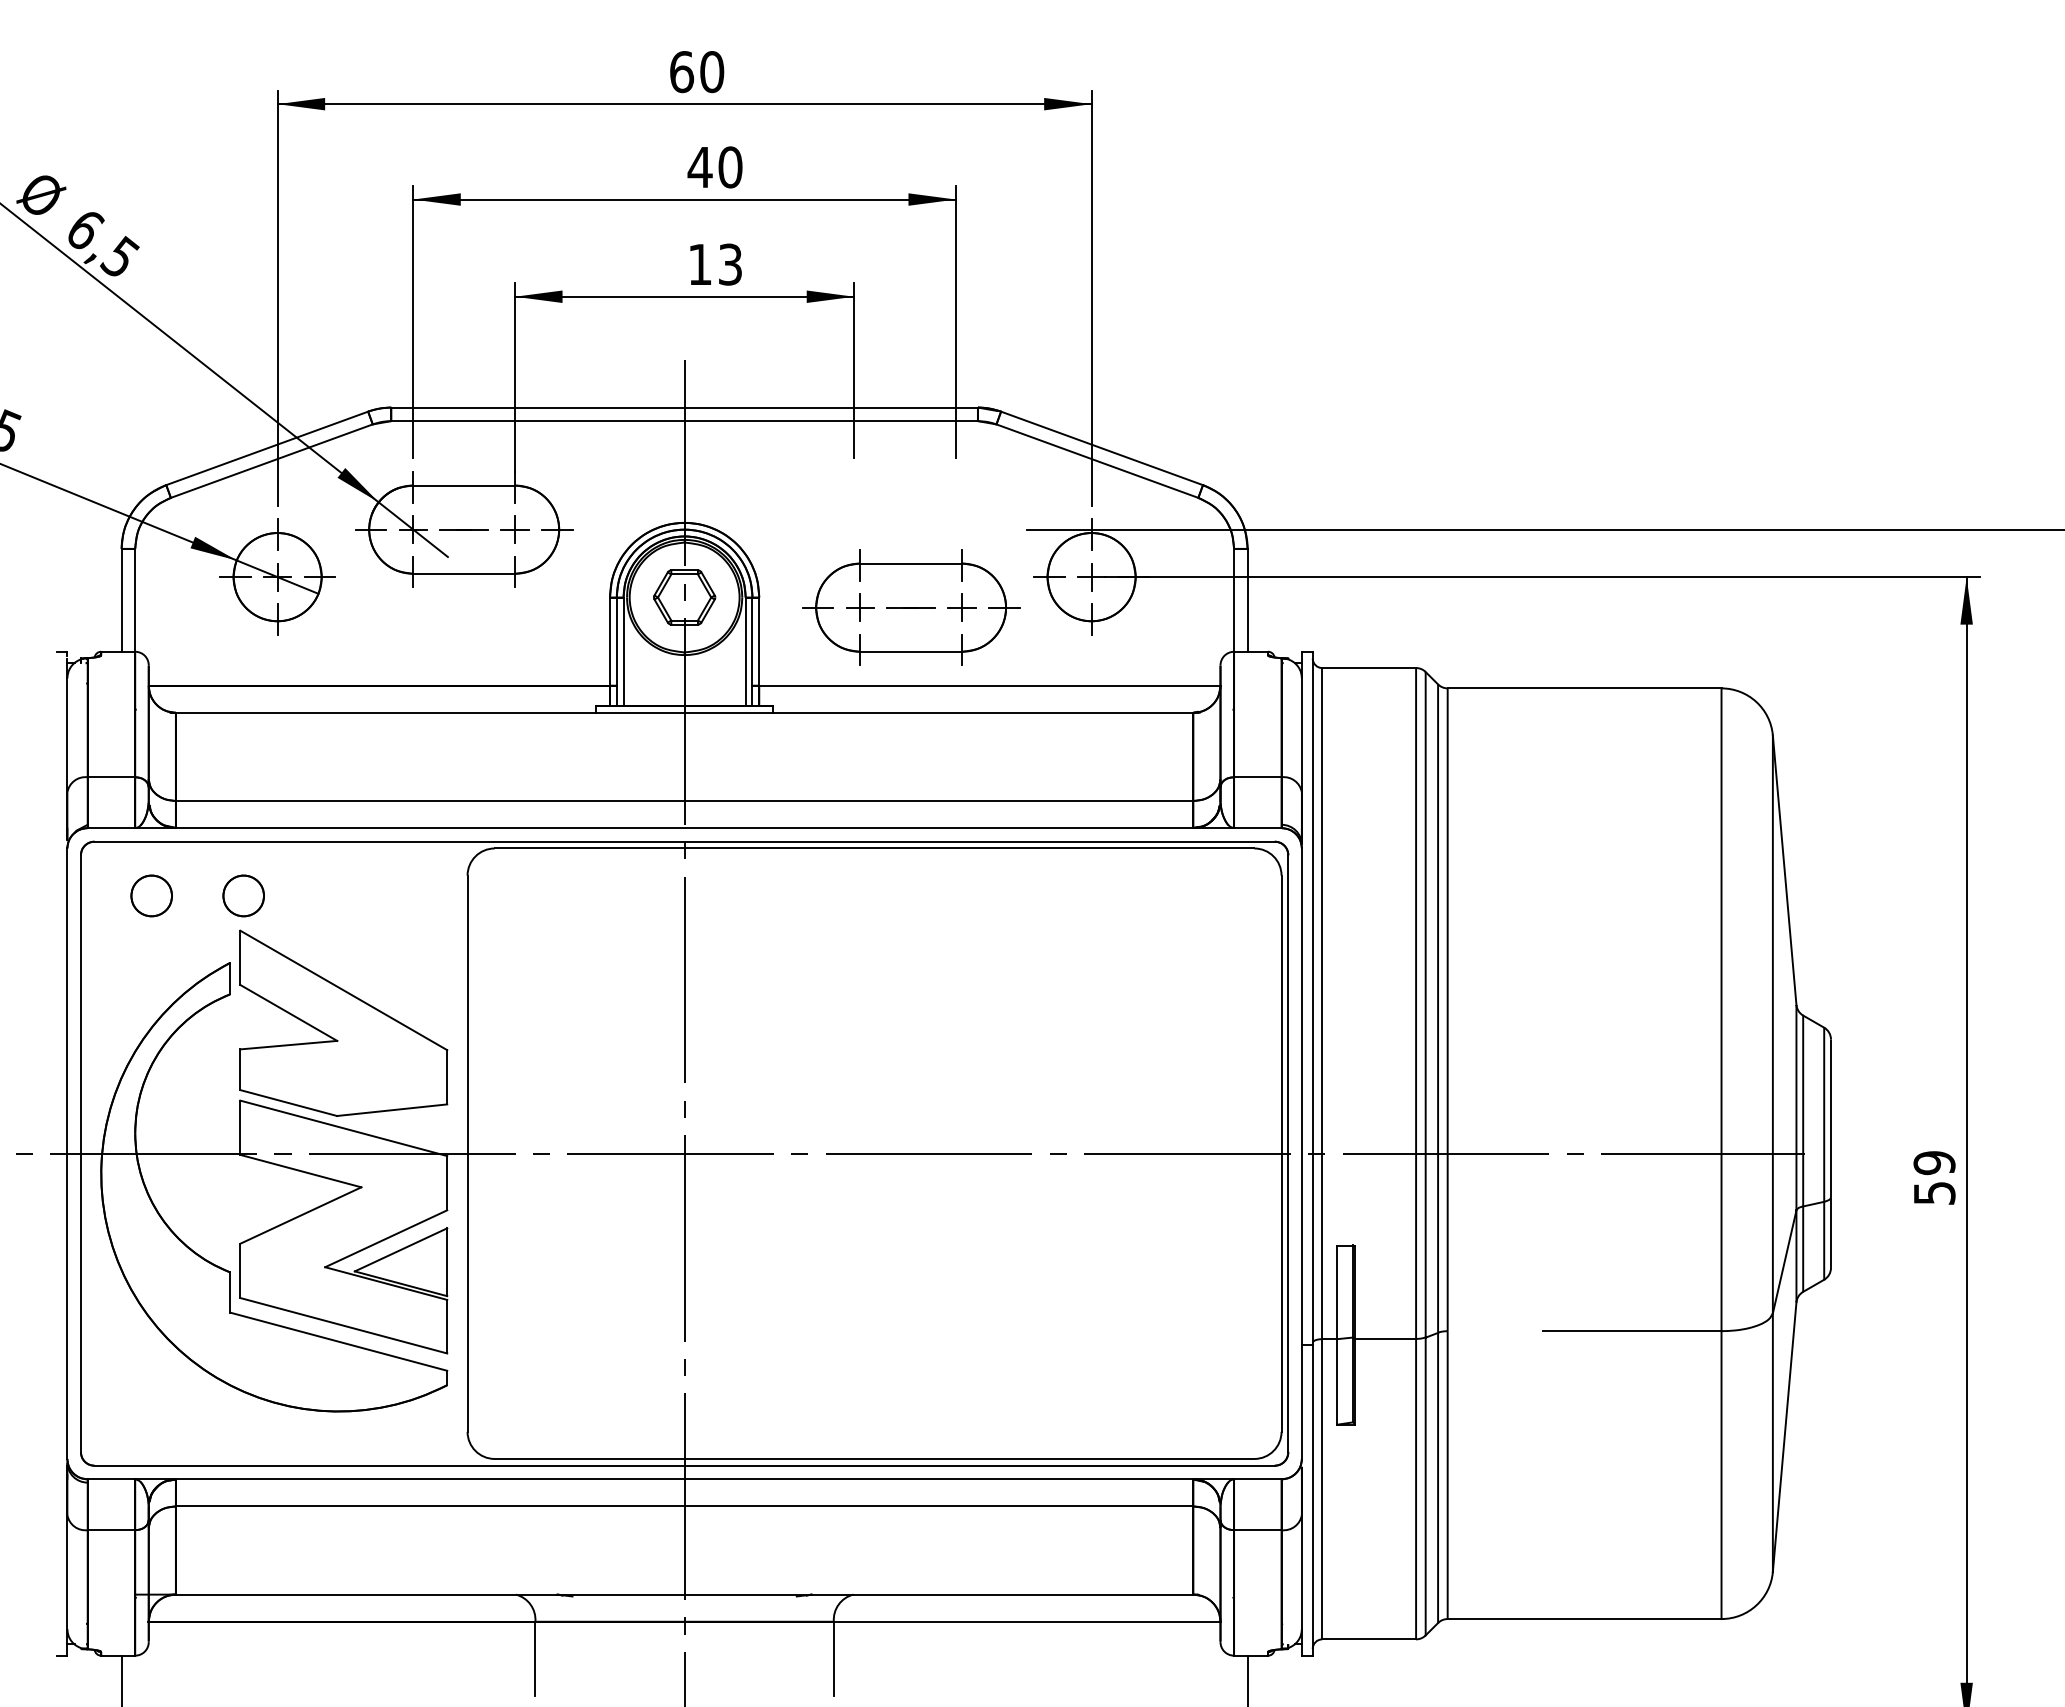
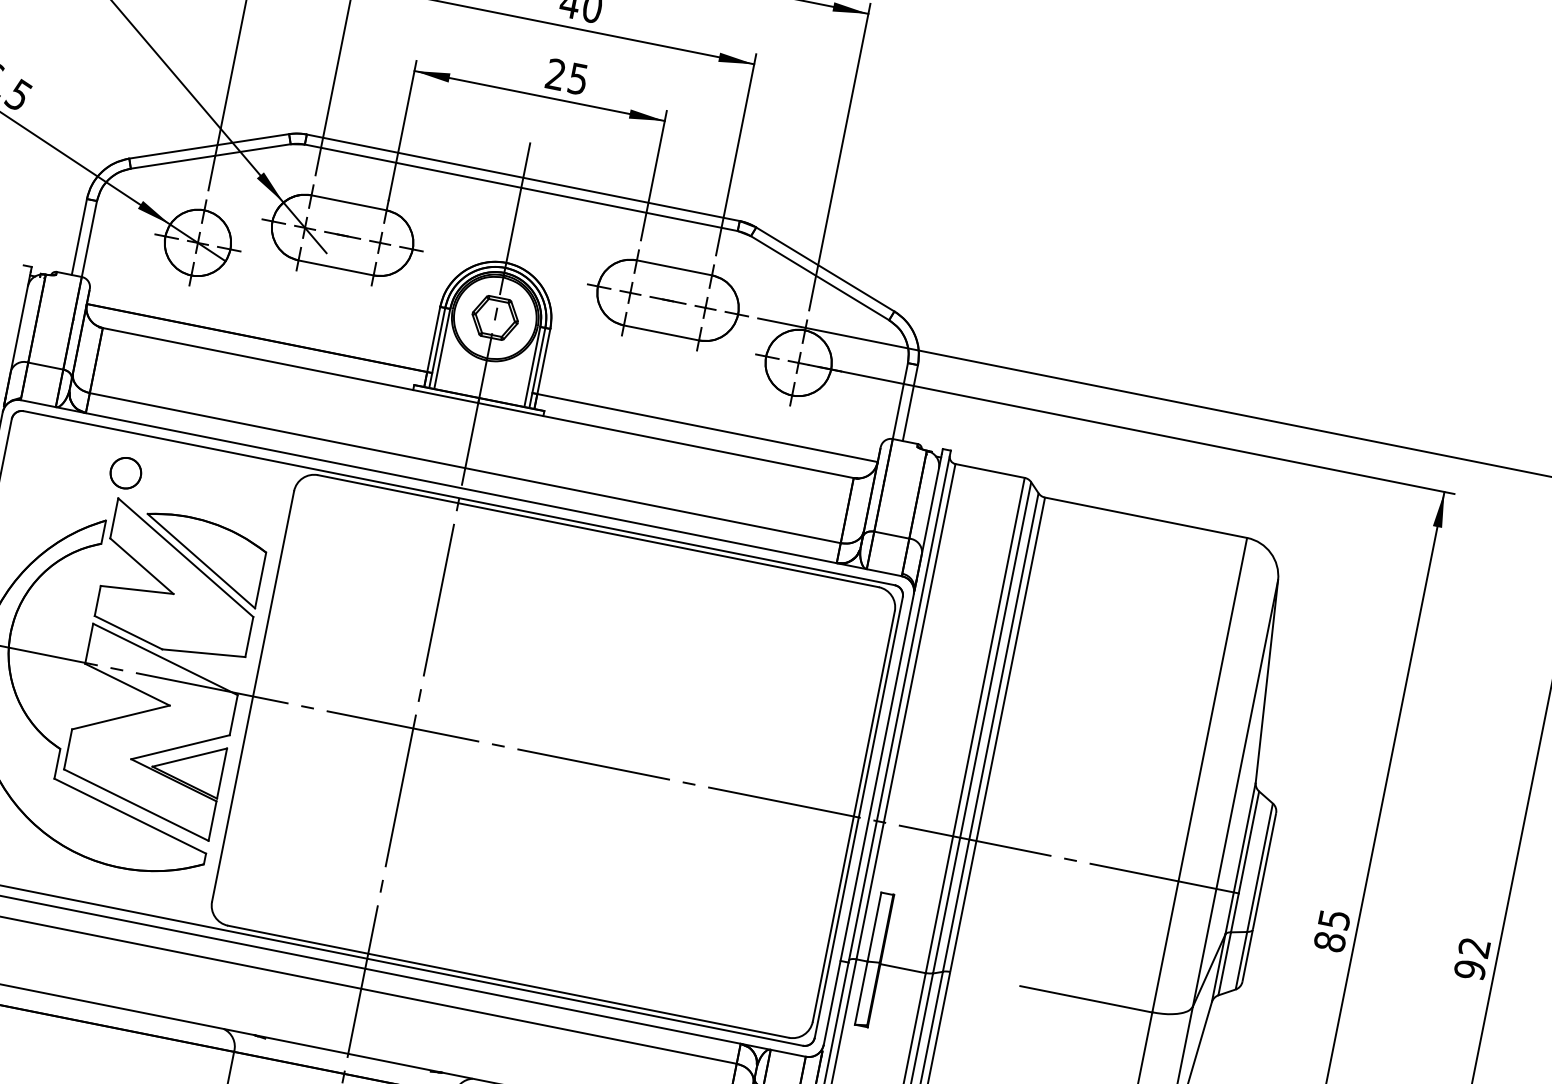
text: (714, 263) -> (566, 75), 13 -> 25
part: (911, 607) -> (668, 300), moved
part: (151, 895) -> (57, 459), removed
part: (364, 987) -> (201, 558), added
text: (1934, 1178) -> (1332, 931), 59 -> 85

